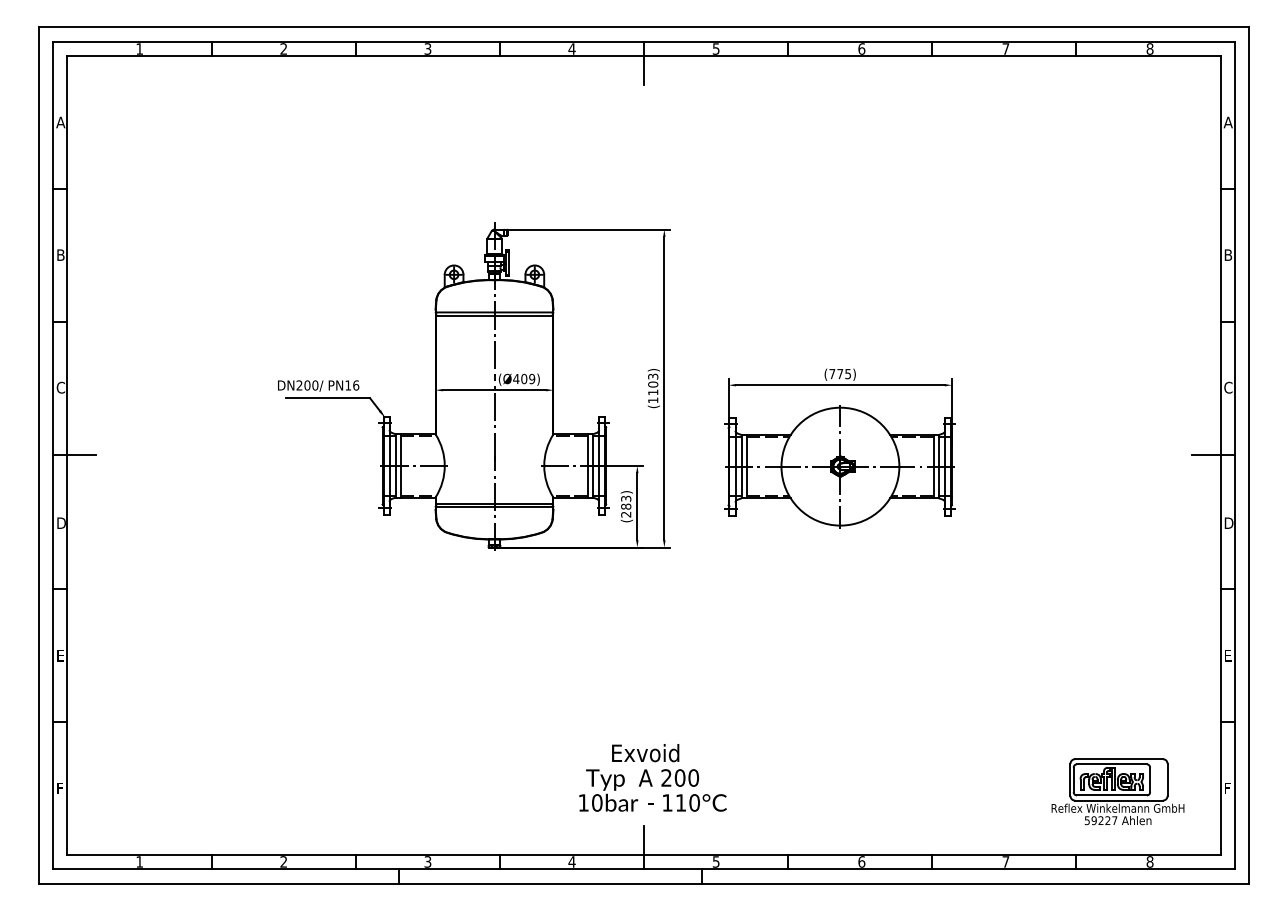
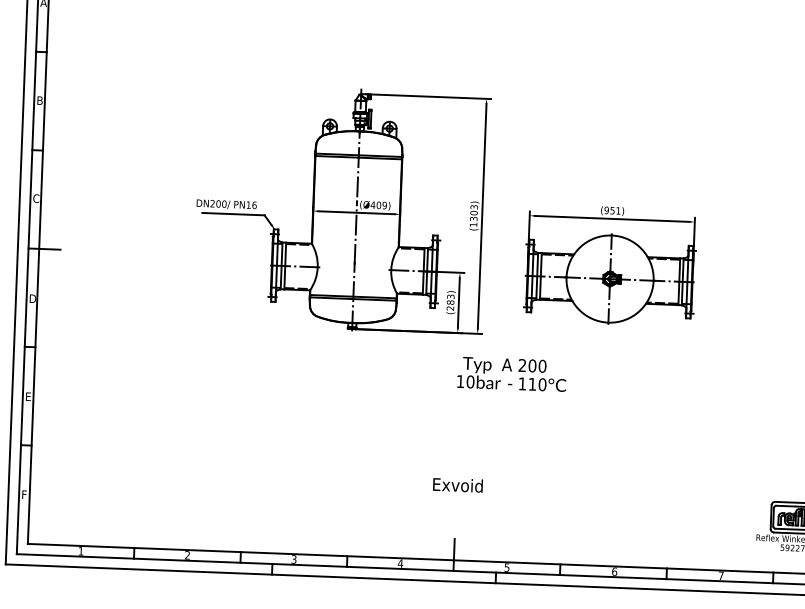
text: (839, 373) -> (612, 210), (775) -> (951)
text: (653, 392) -> (474, 218), (1103) -> (1303)
text: (652, 790) -> (511, 374), moved

